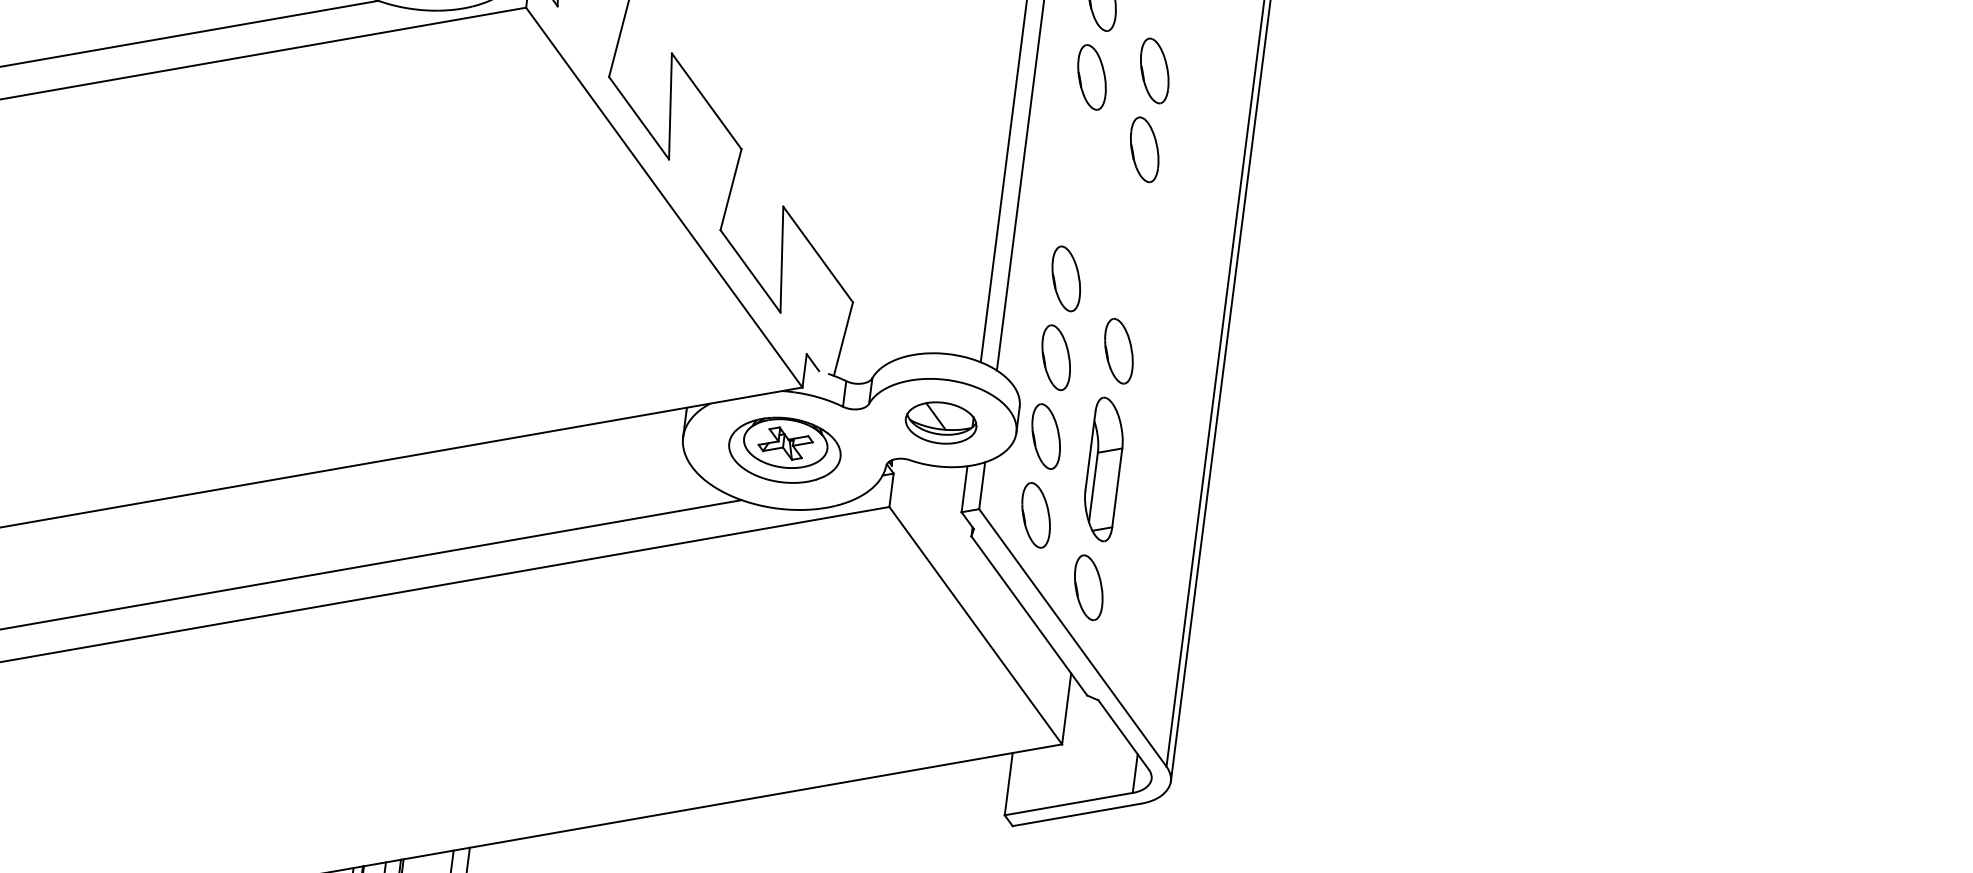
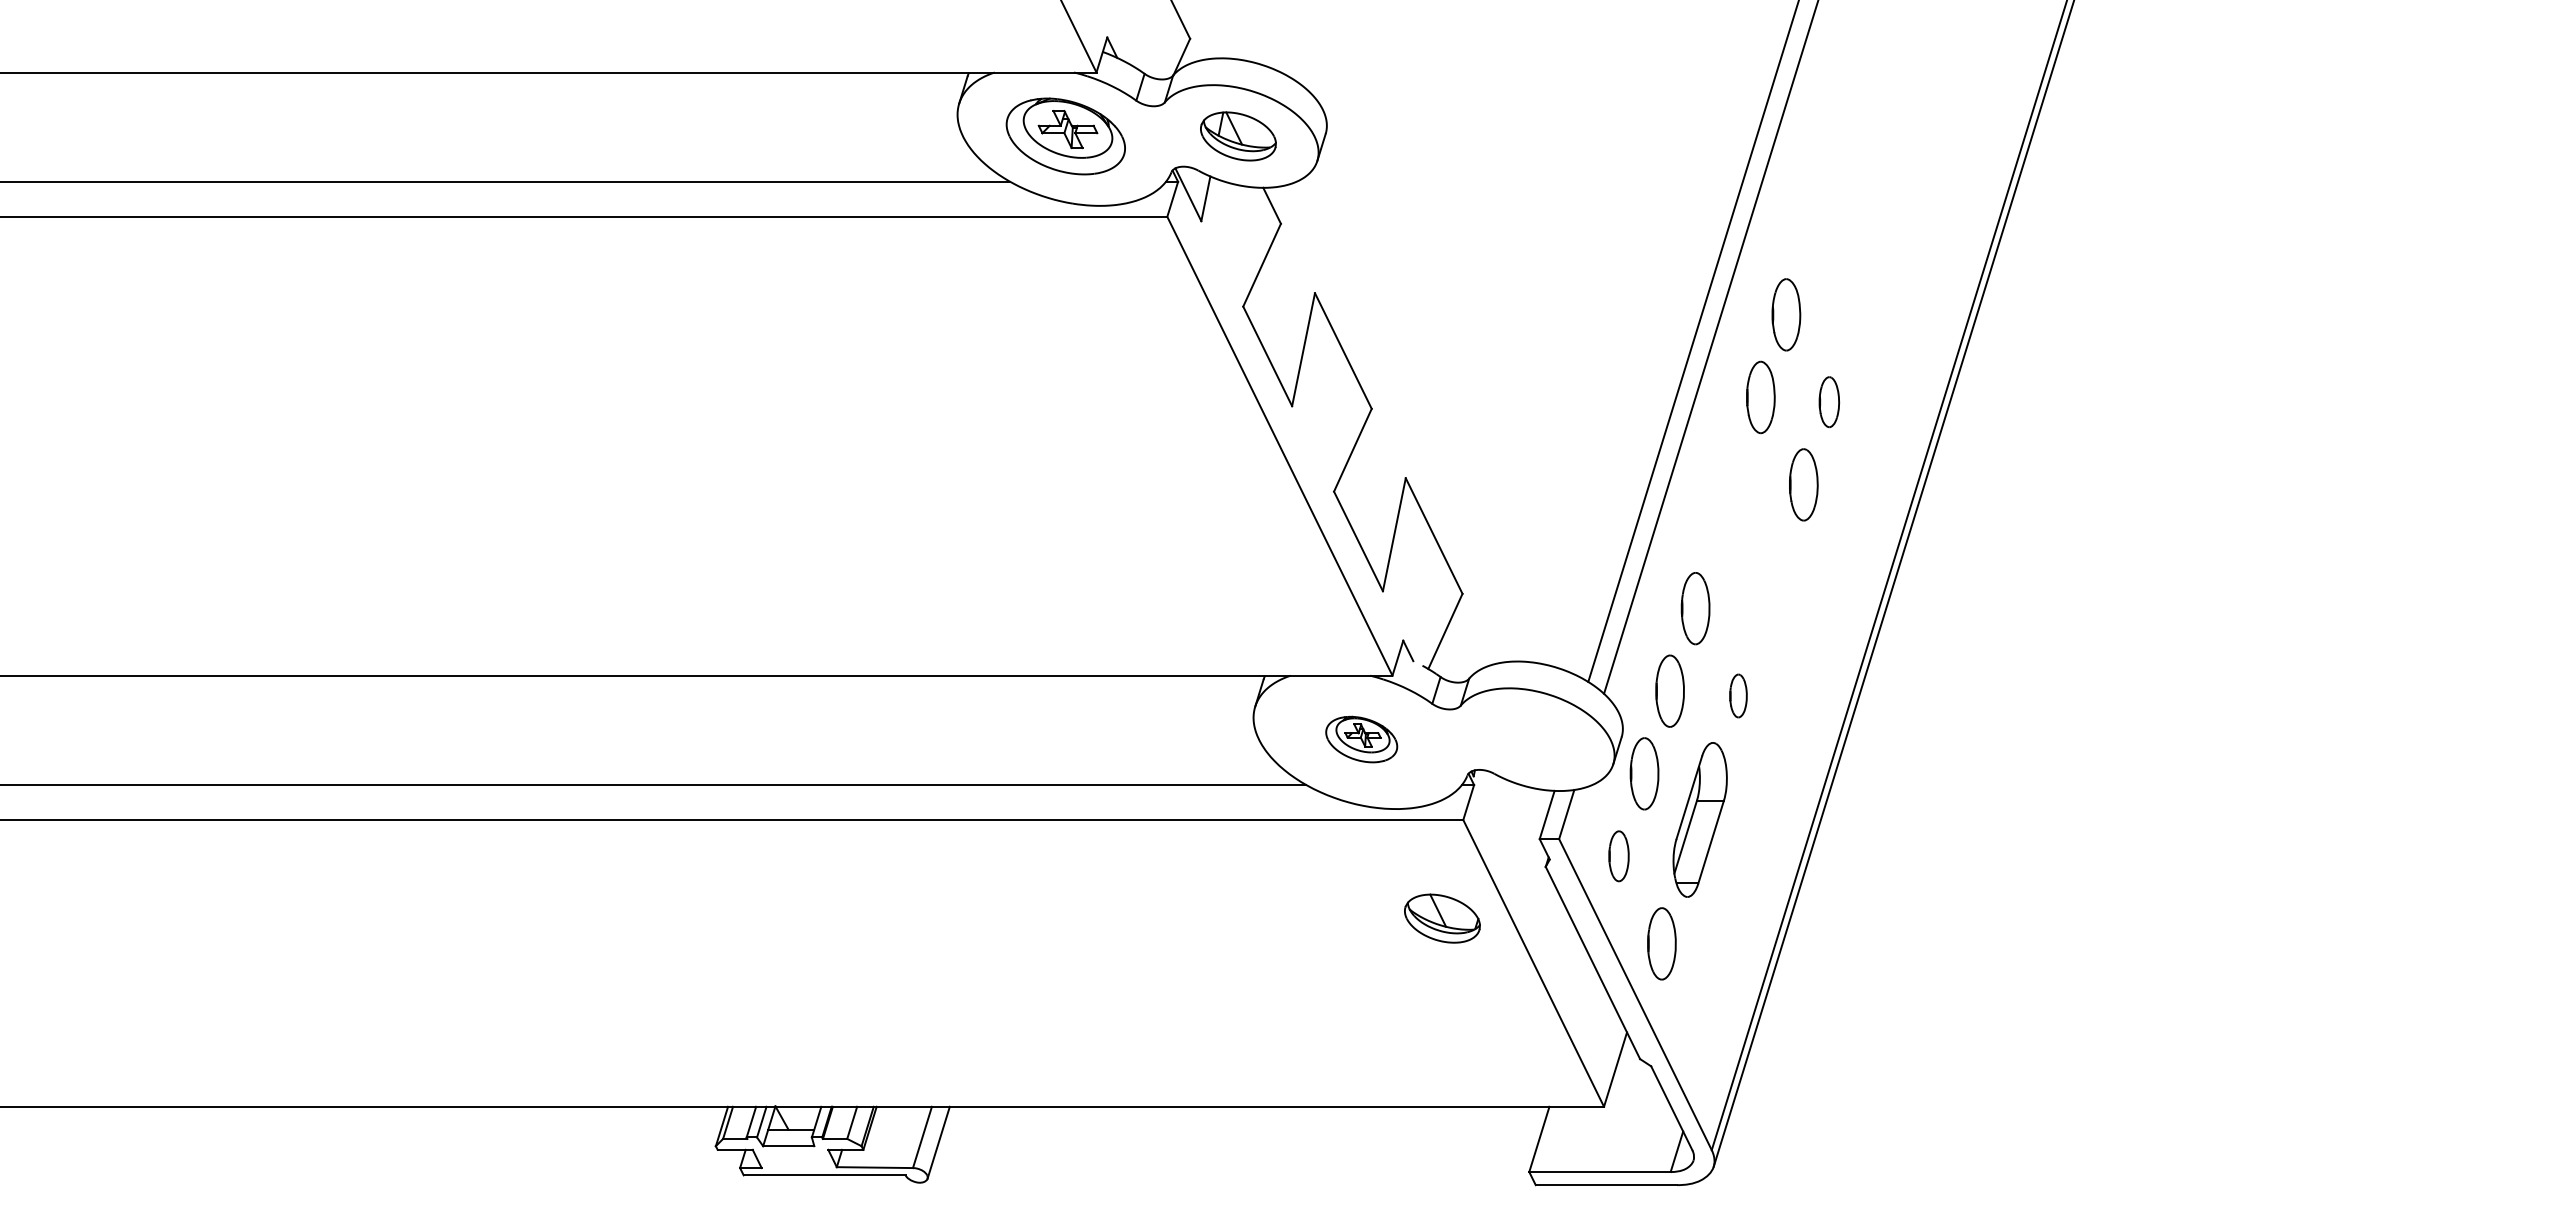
part: (1154, 70) -> (1829, 401), size x0.7
part: (1118, 350) -> (1738, 695), size x0.6
part: (941, 422) -> (1442, 918), moved
part: (784, 450) -> (1361, 739), size x0.6
part: (1035, 514) -> (1618, 855), size x0.7

